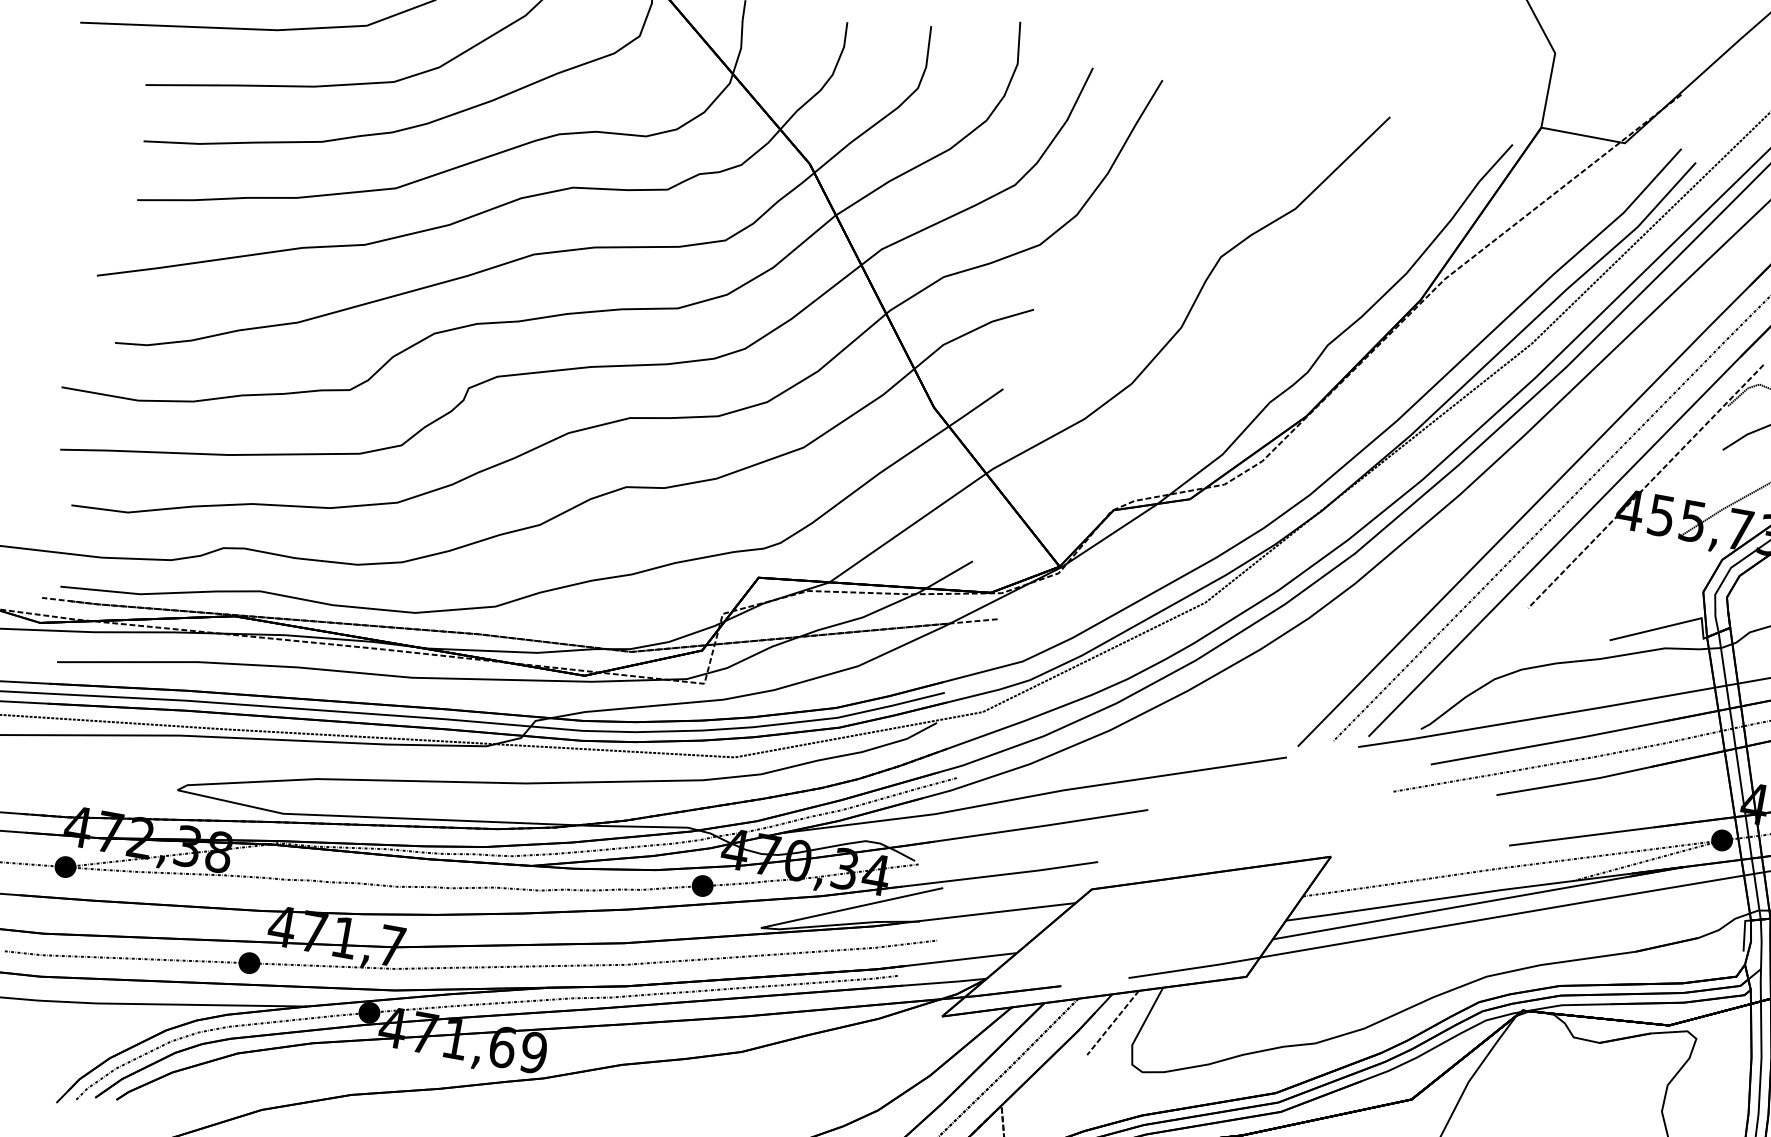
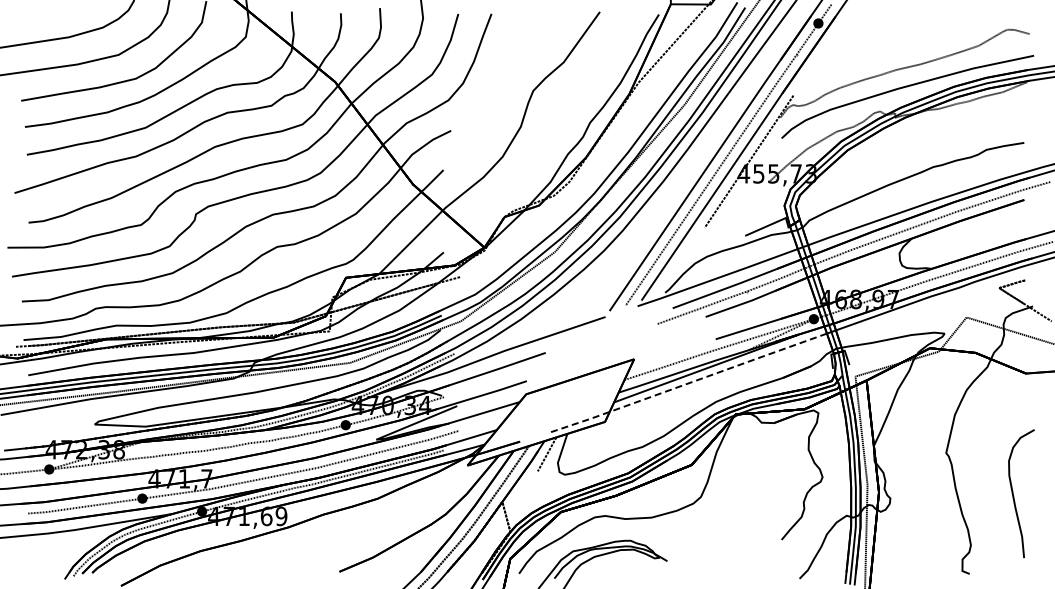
line: (1435, 927) -> (688, 383), solid -> dashed

